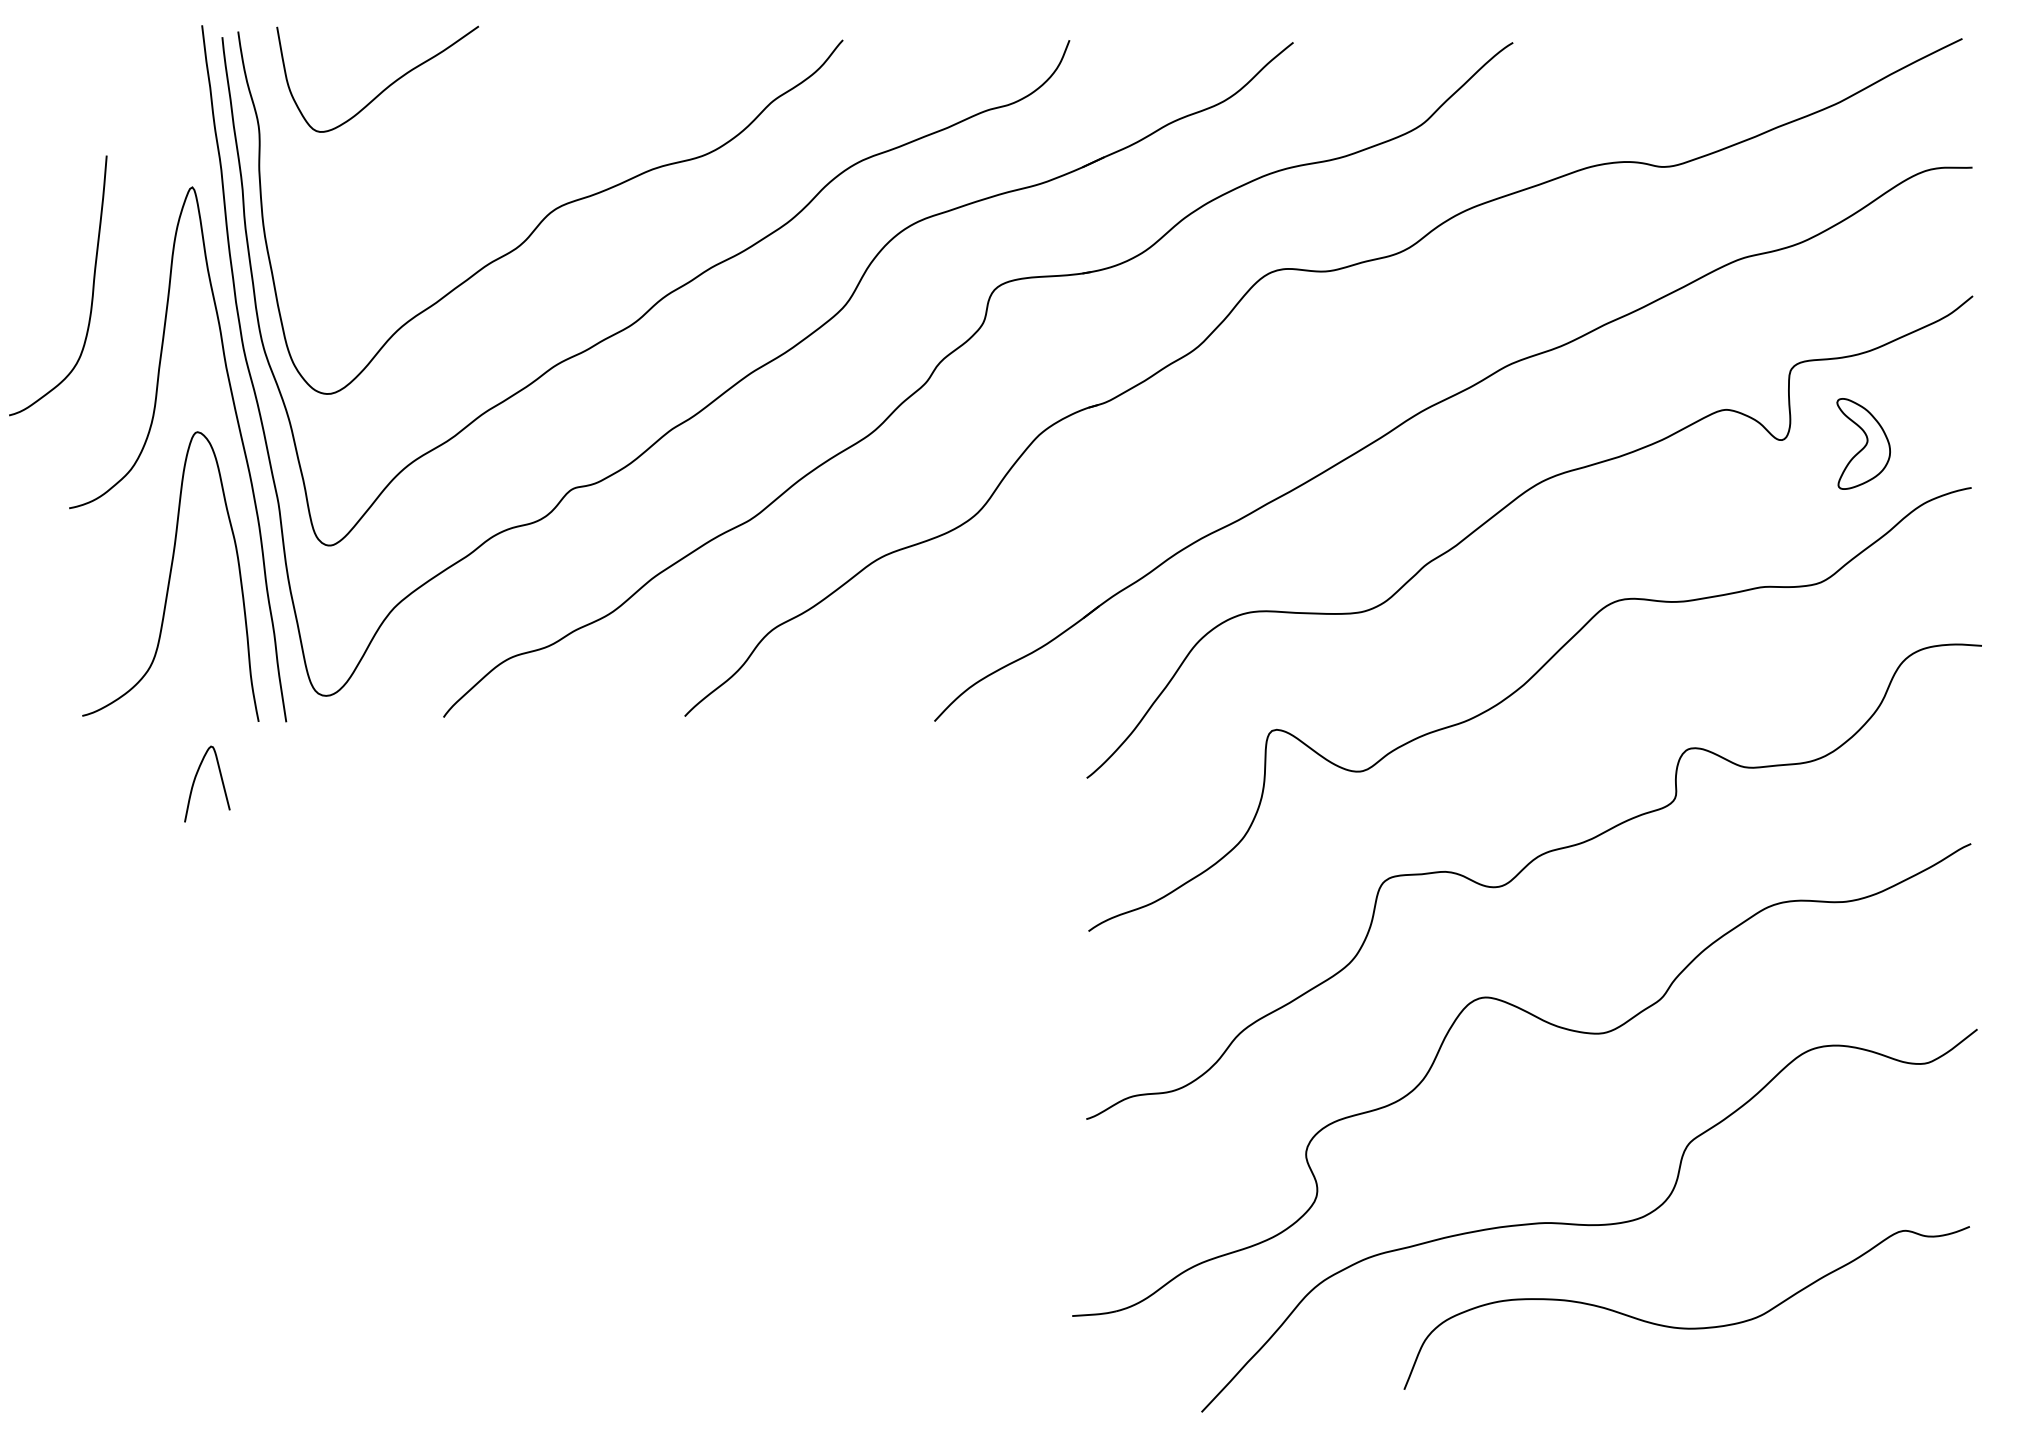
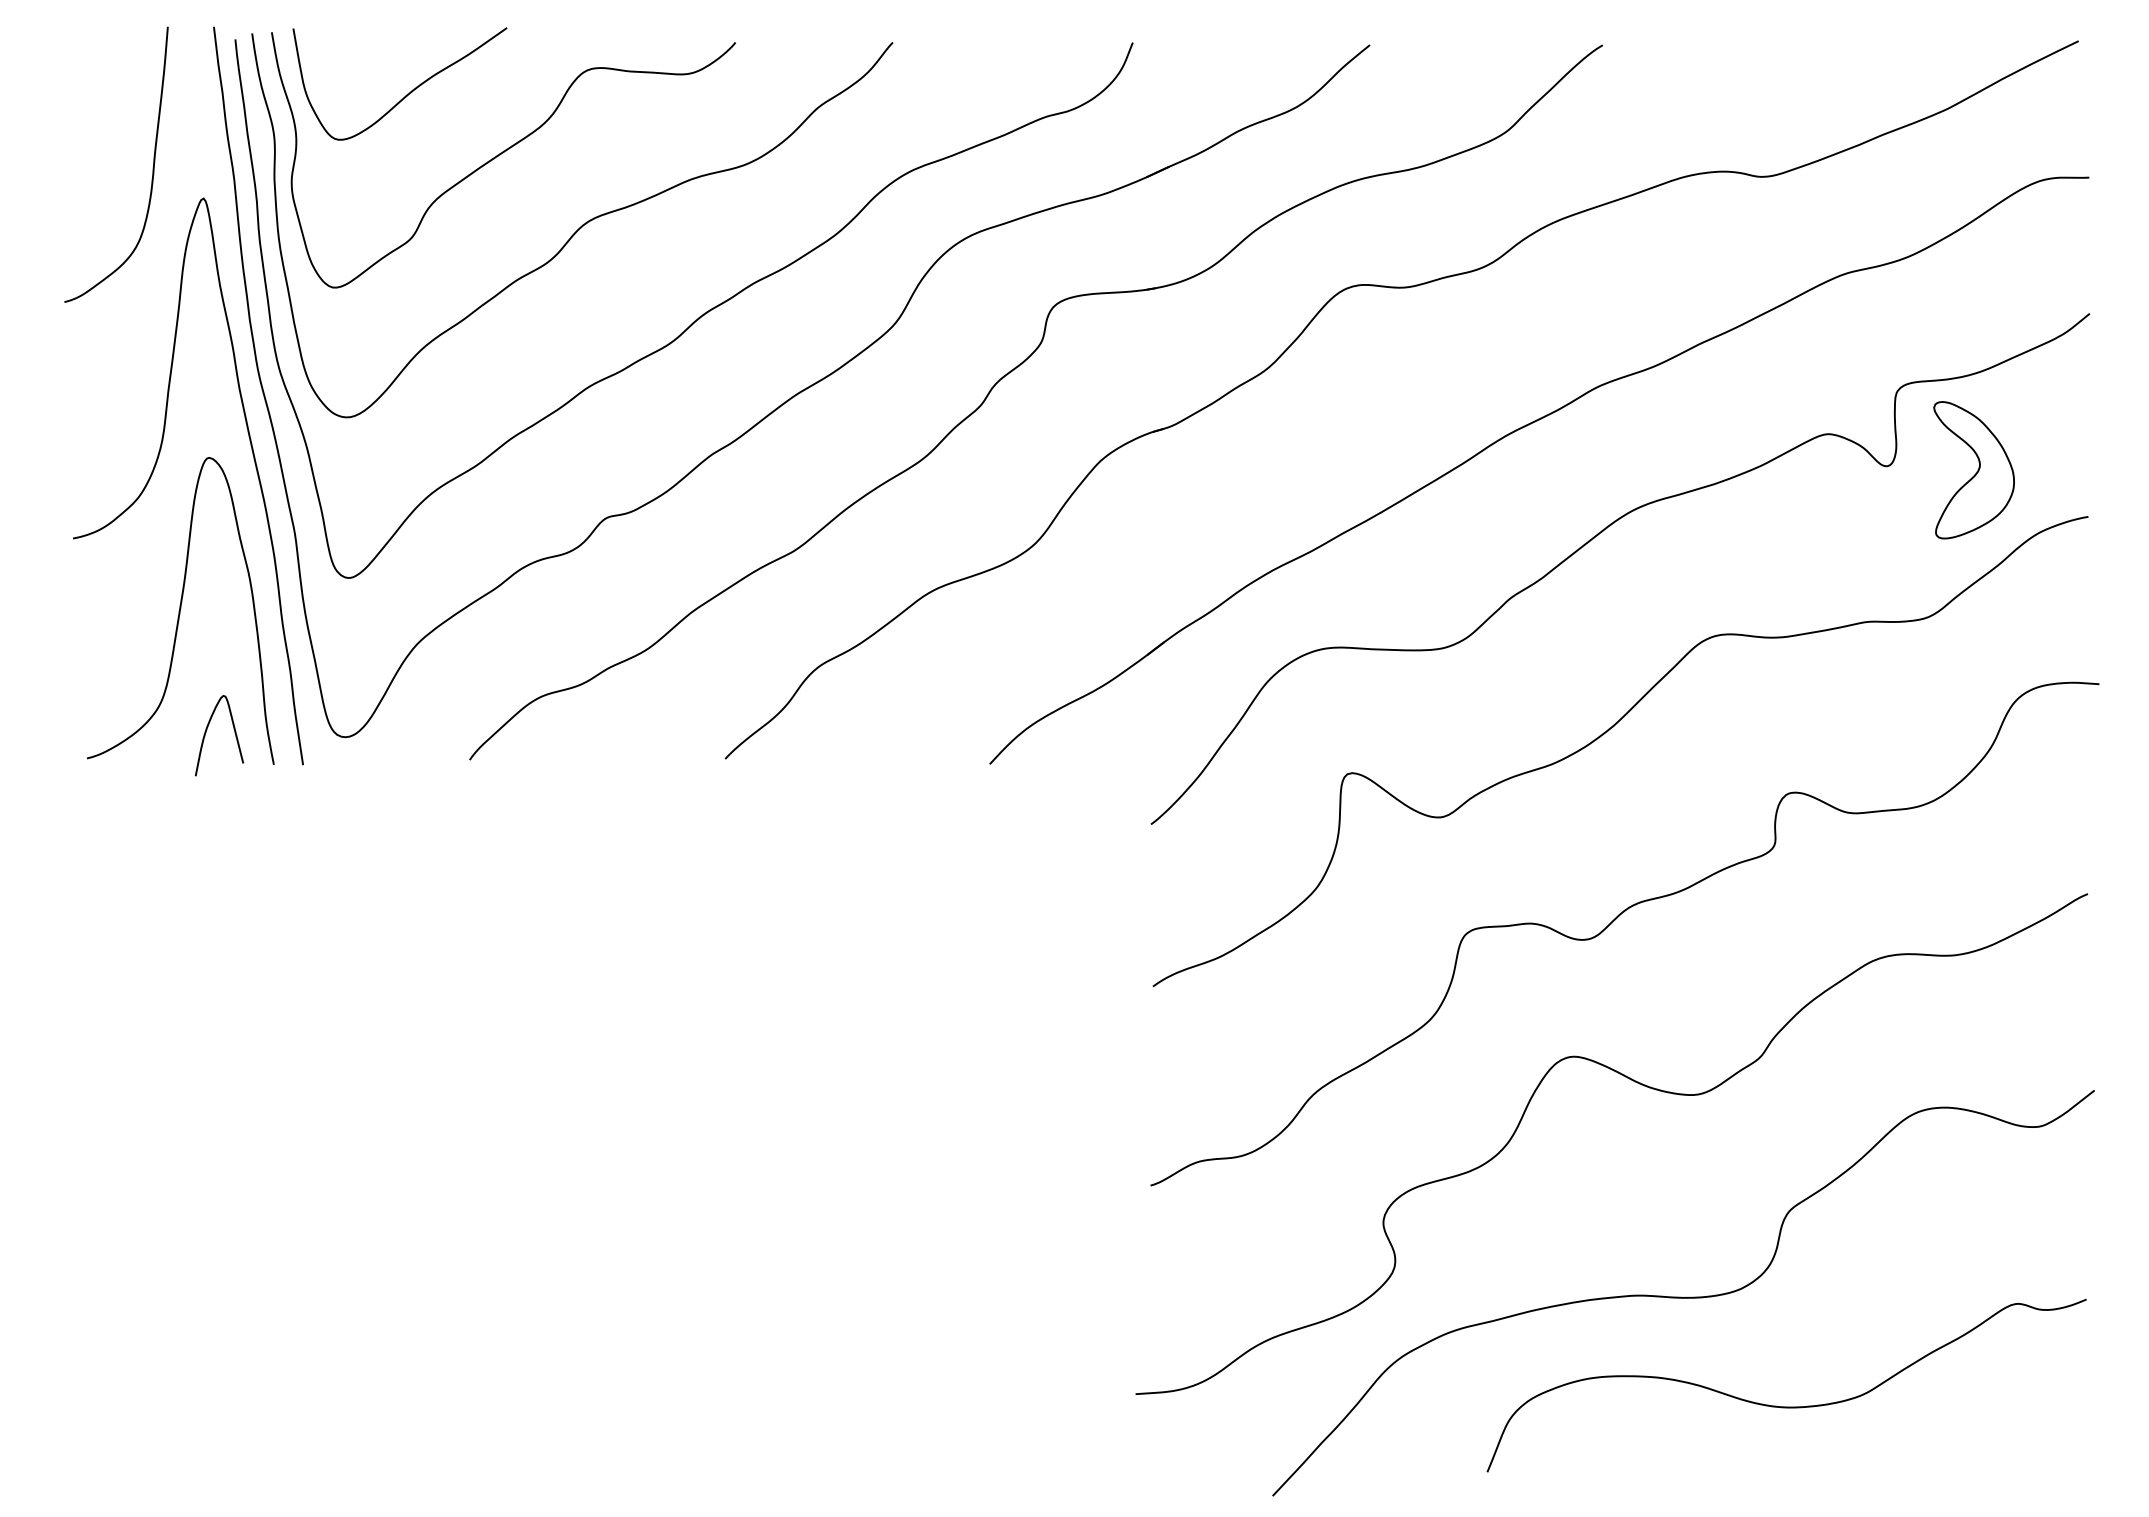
curve: (472, 146) -> (500, 155), added
curve: (92, 288) -> (152, 167), moved
part: (1863, 444) -> (1973, 470), size x1.43
curve: (196, 779) -> (207, 730), moved

